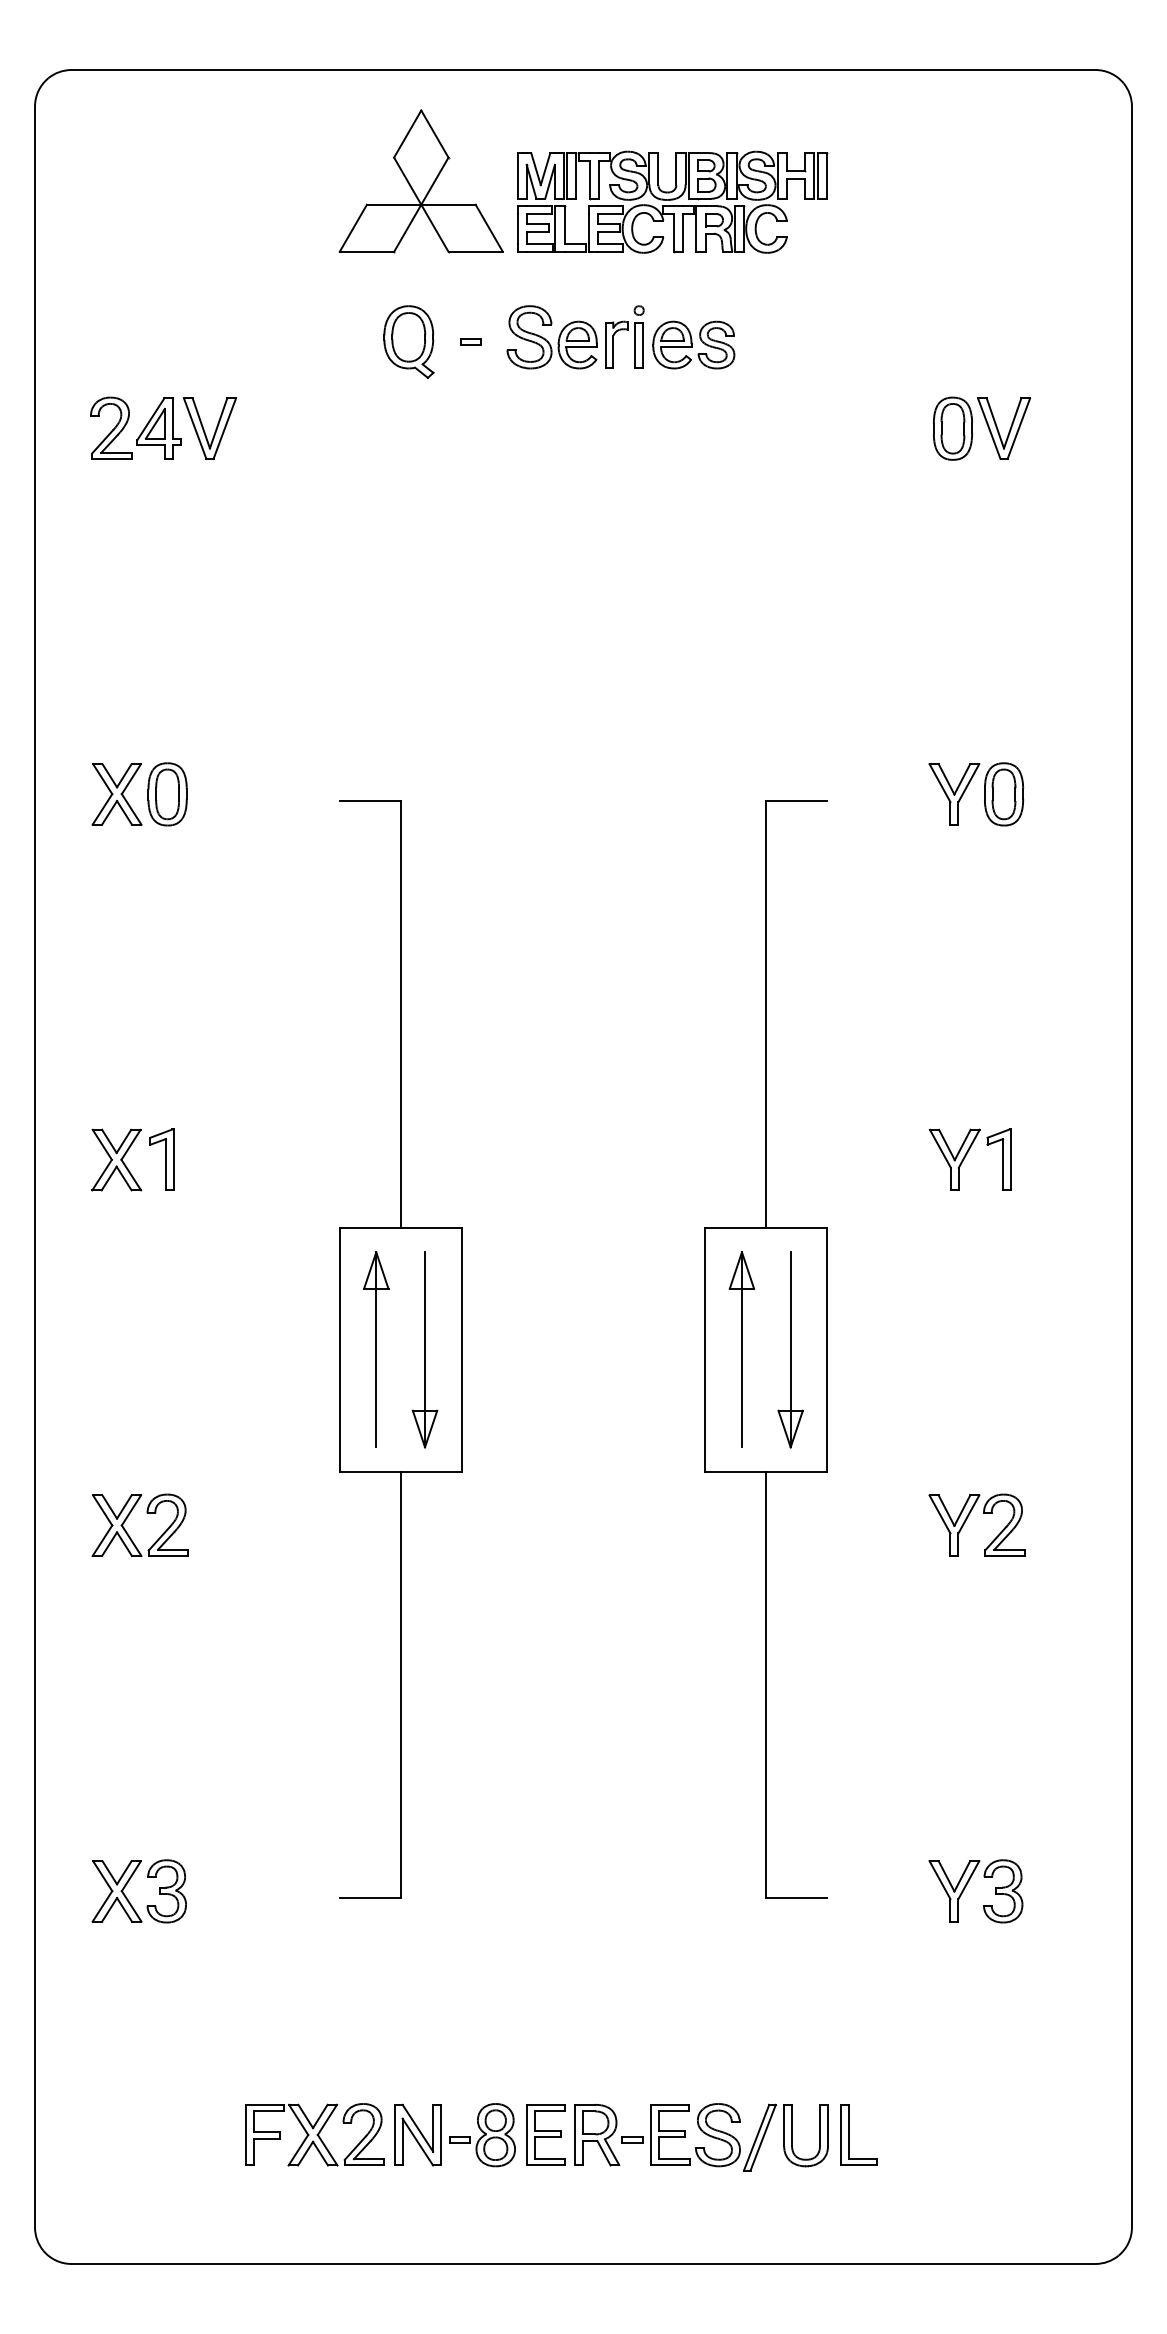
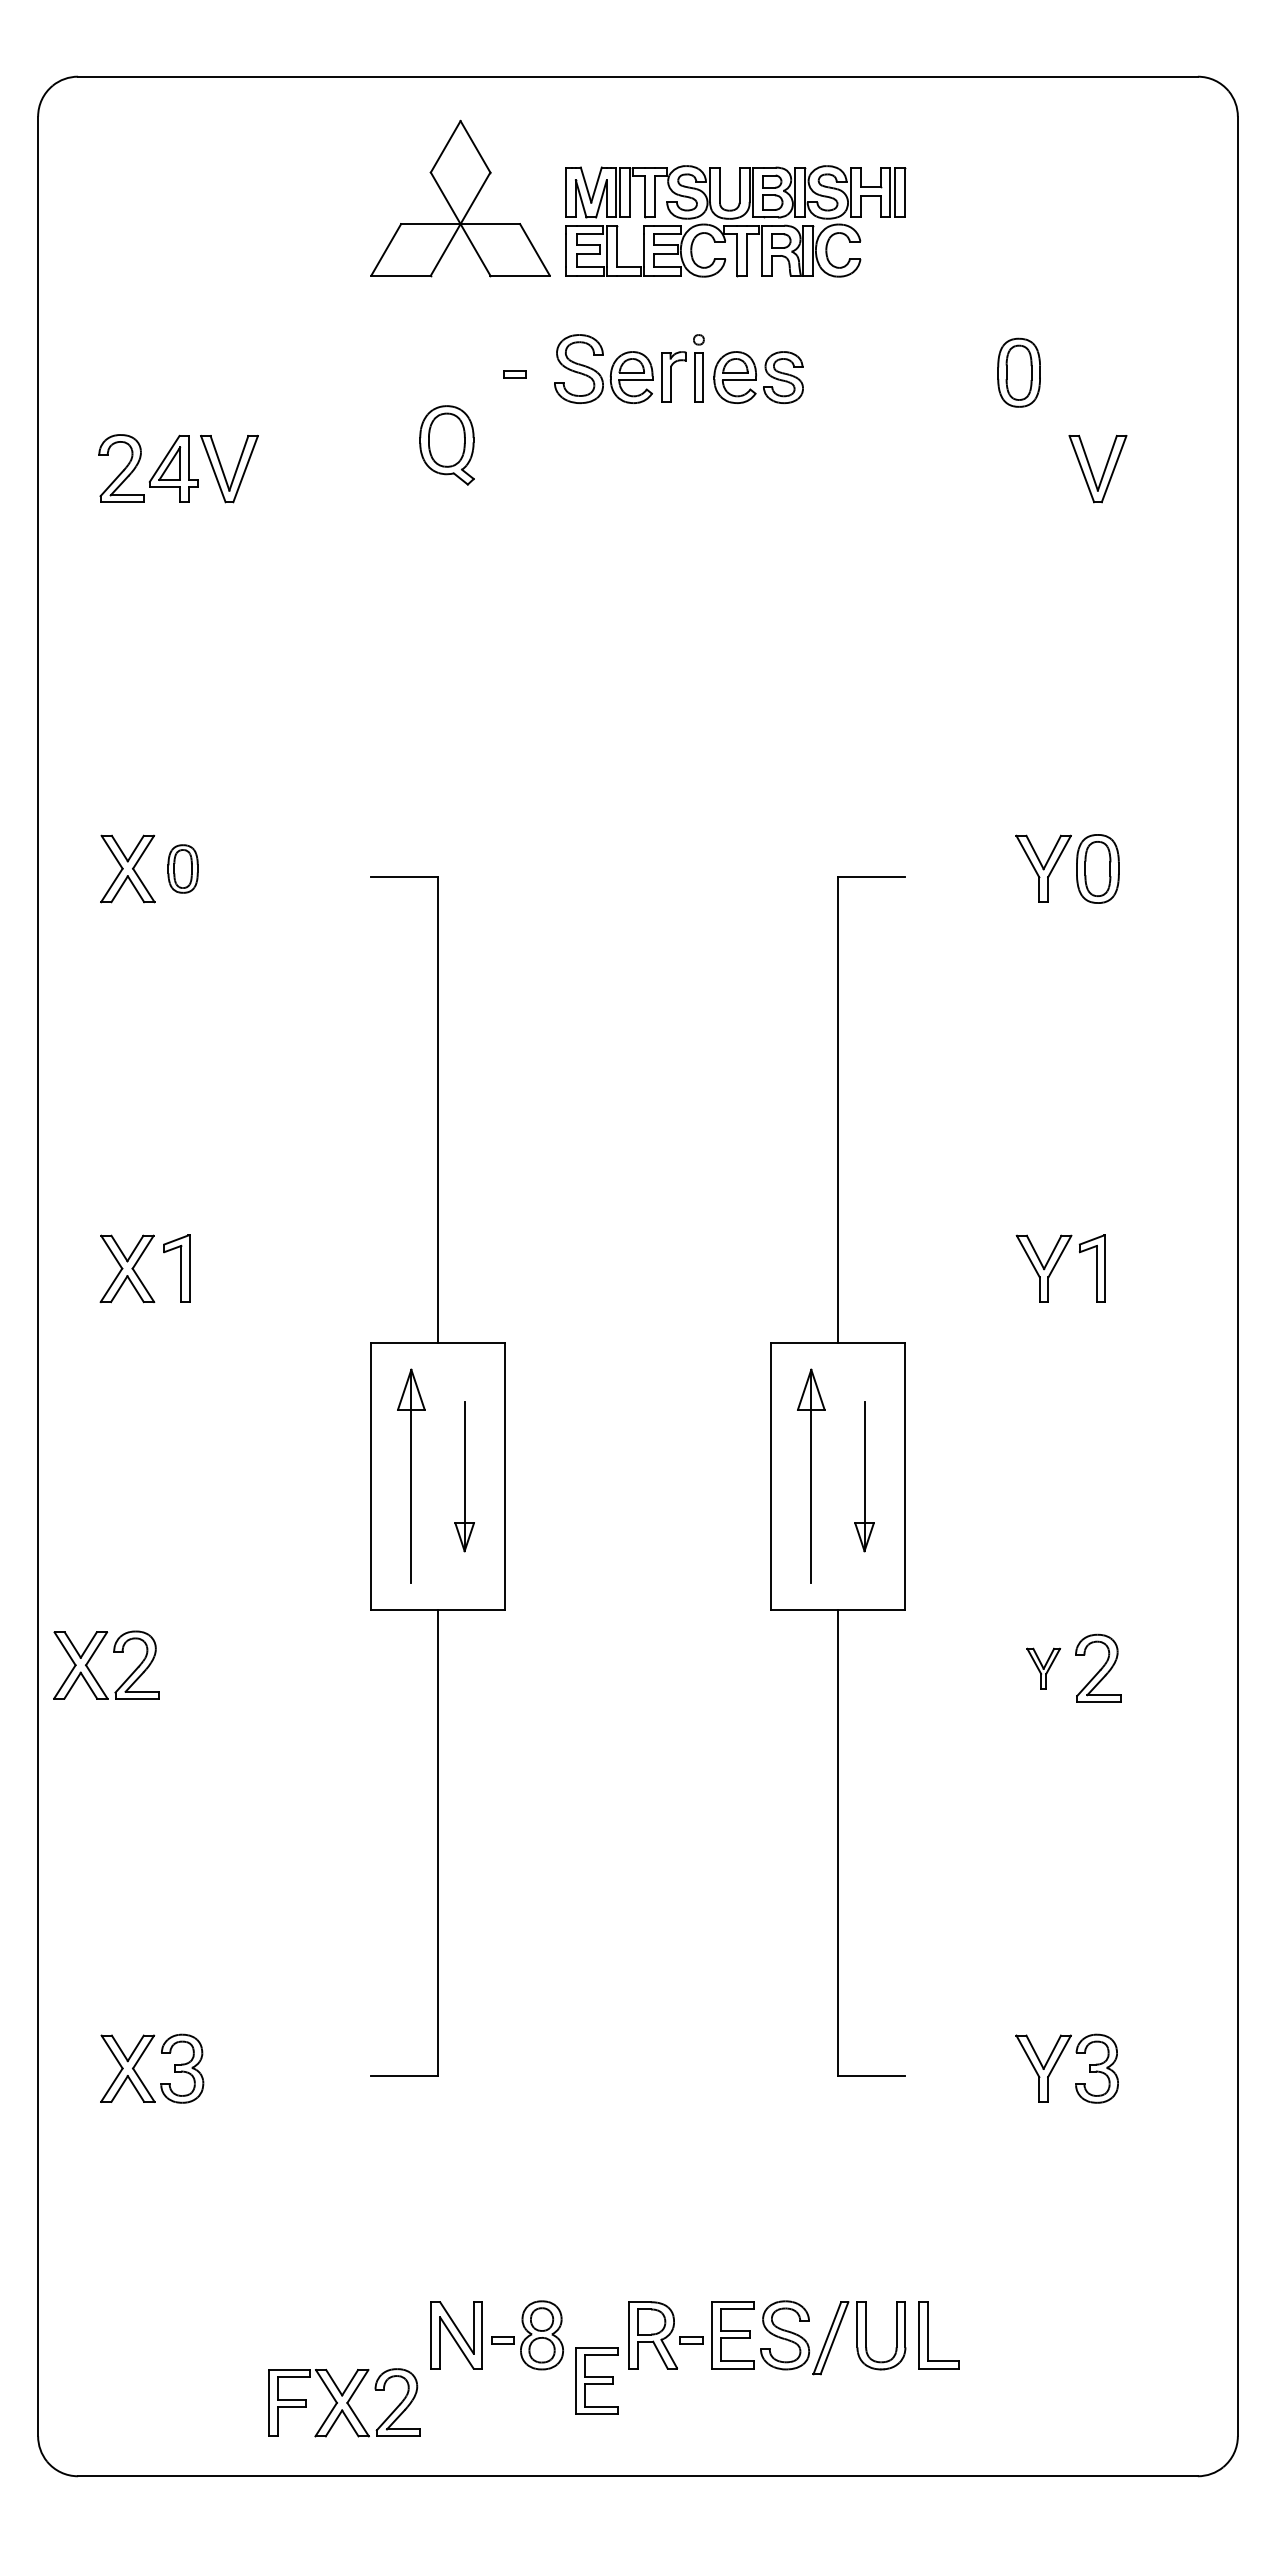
part: (408, 341) -> (446, 444), moved
part: (952, 428) -> (1018, 372), moved
part: (167, 794) -> (183, 869), size x0.7
part: (424, 1349) -> (464, 1476), size x0.7
part: (790, 1349) -> (864, 1476), size x0.7
part: (128, 1517) -> (93, 1656), moved
part: (954, 1525) -> (1043, 1668), size x0.6
part: (314, 2134) -> (343, 2402), moved
part: (545, 2134) -> (596, 2380), moved

